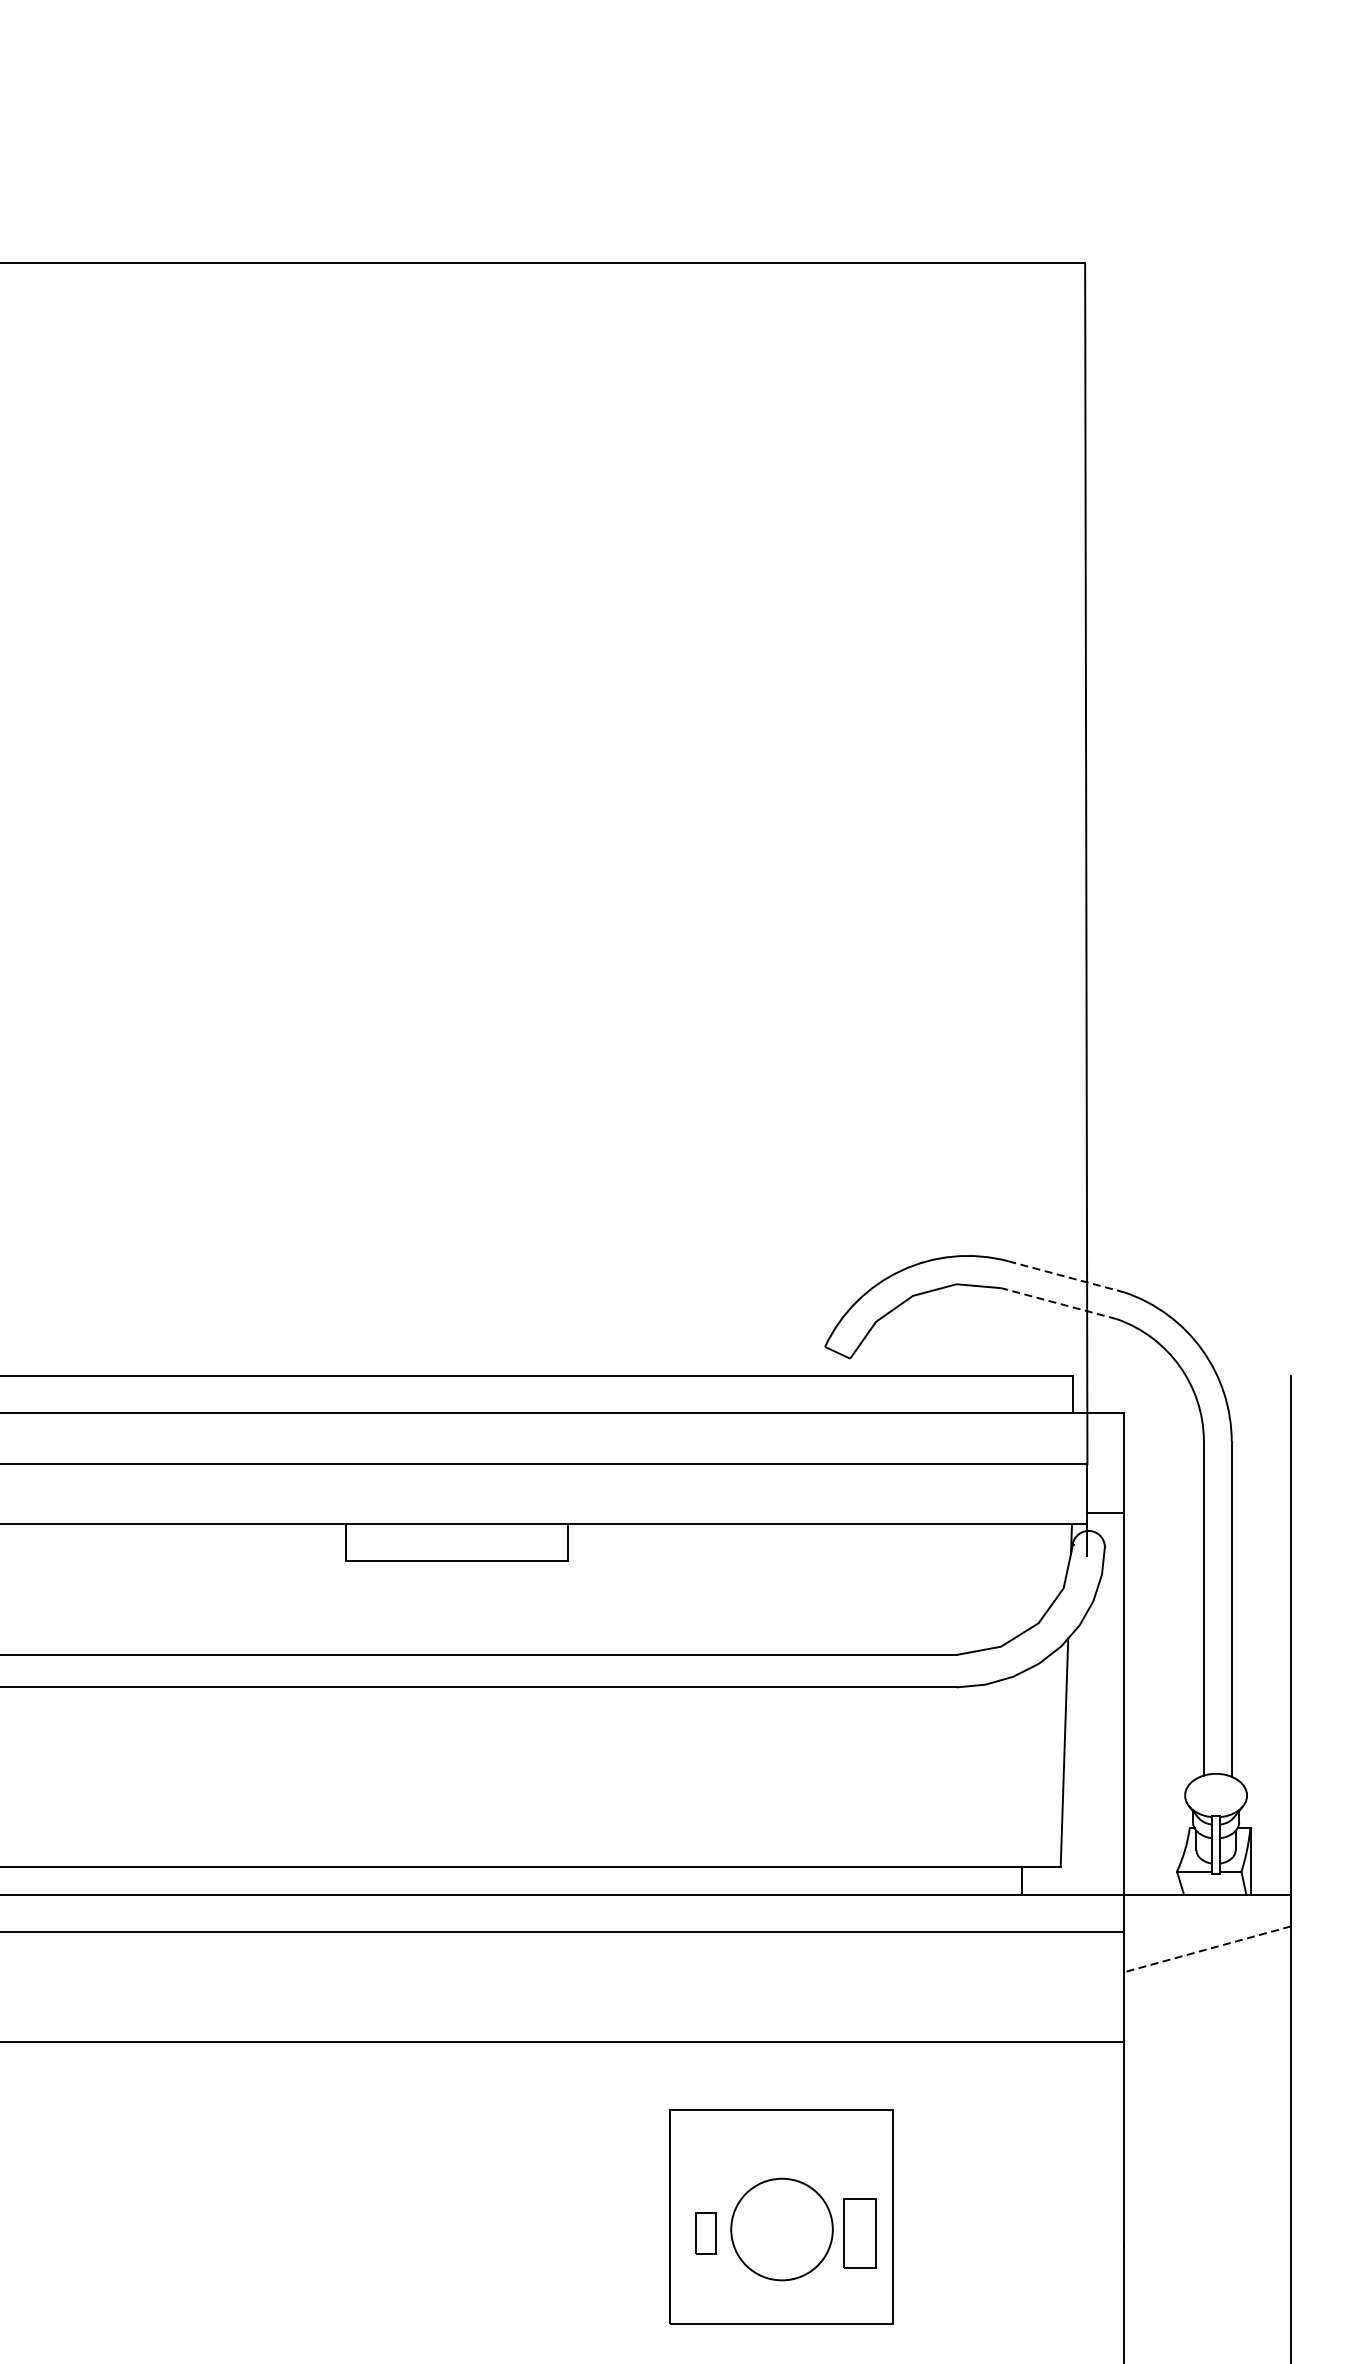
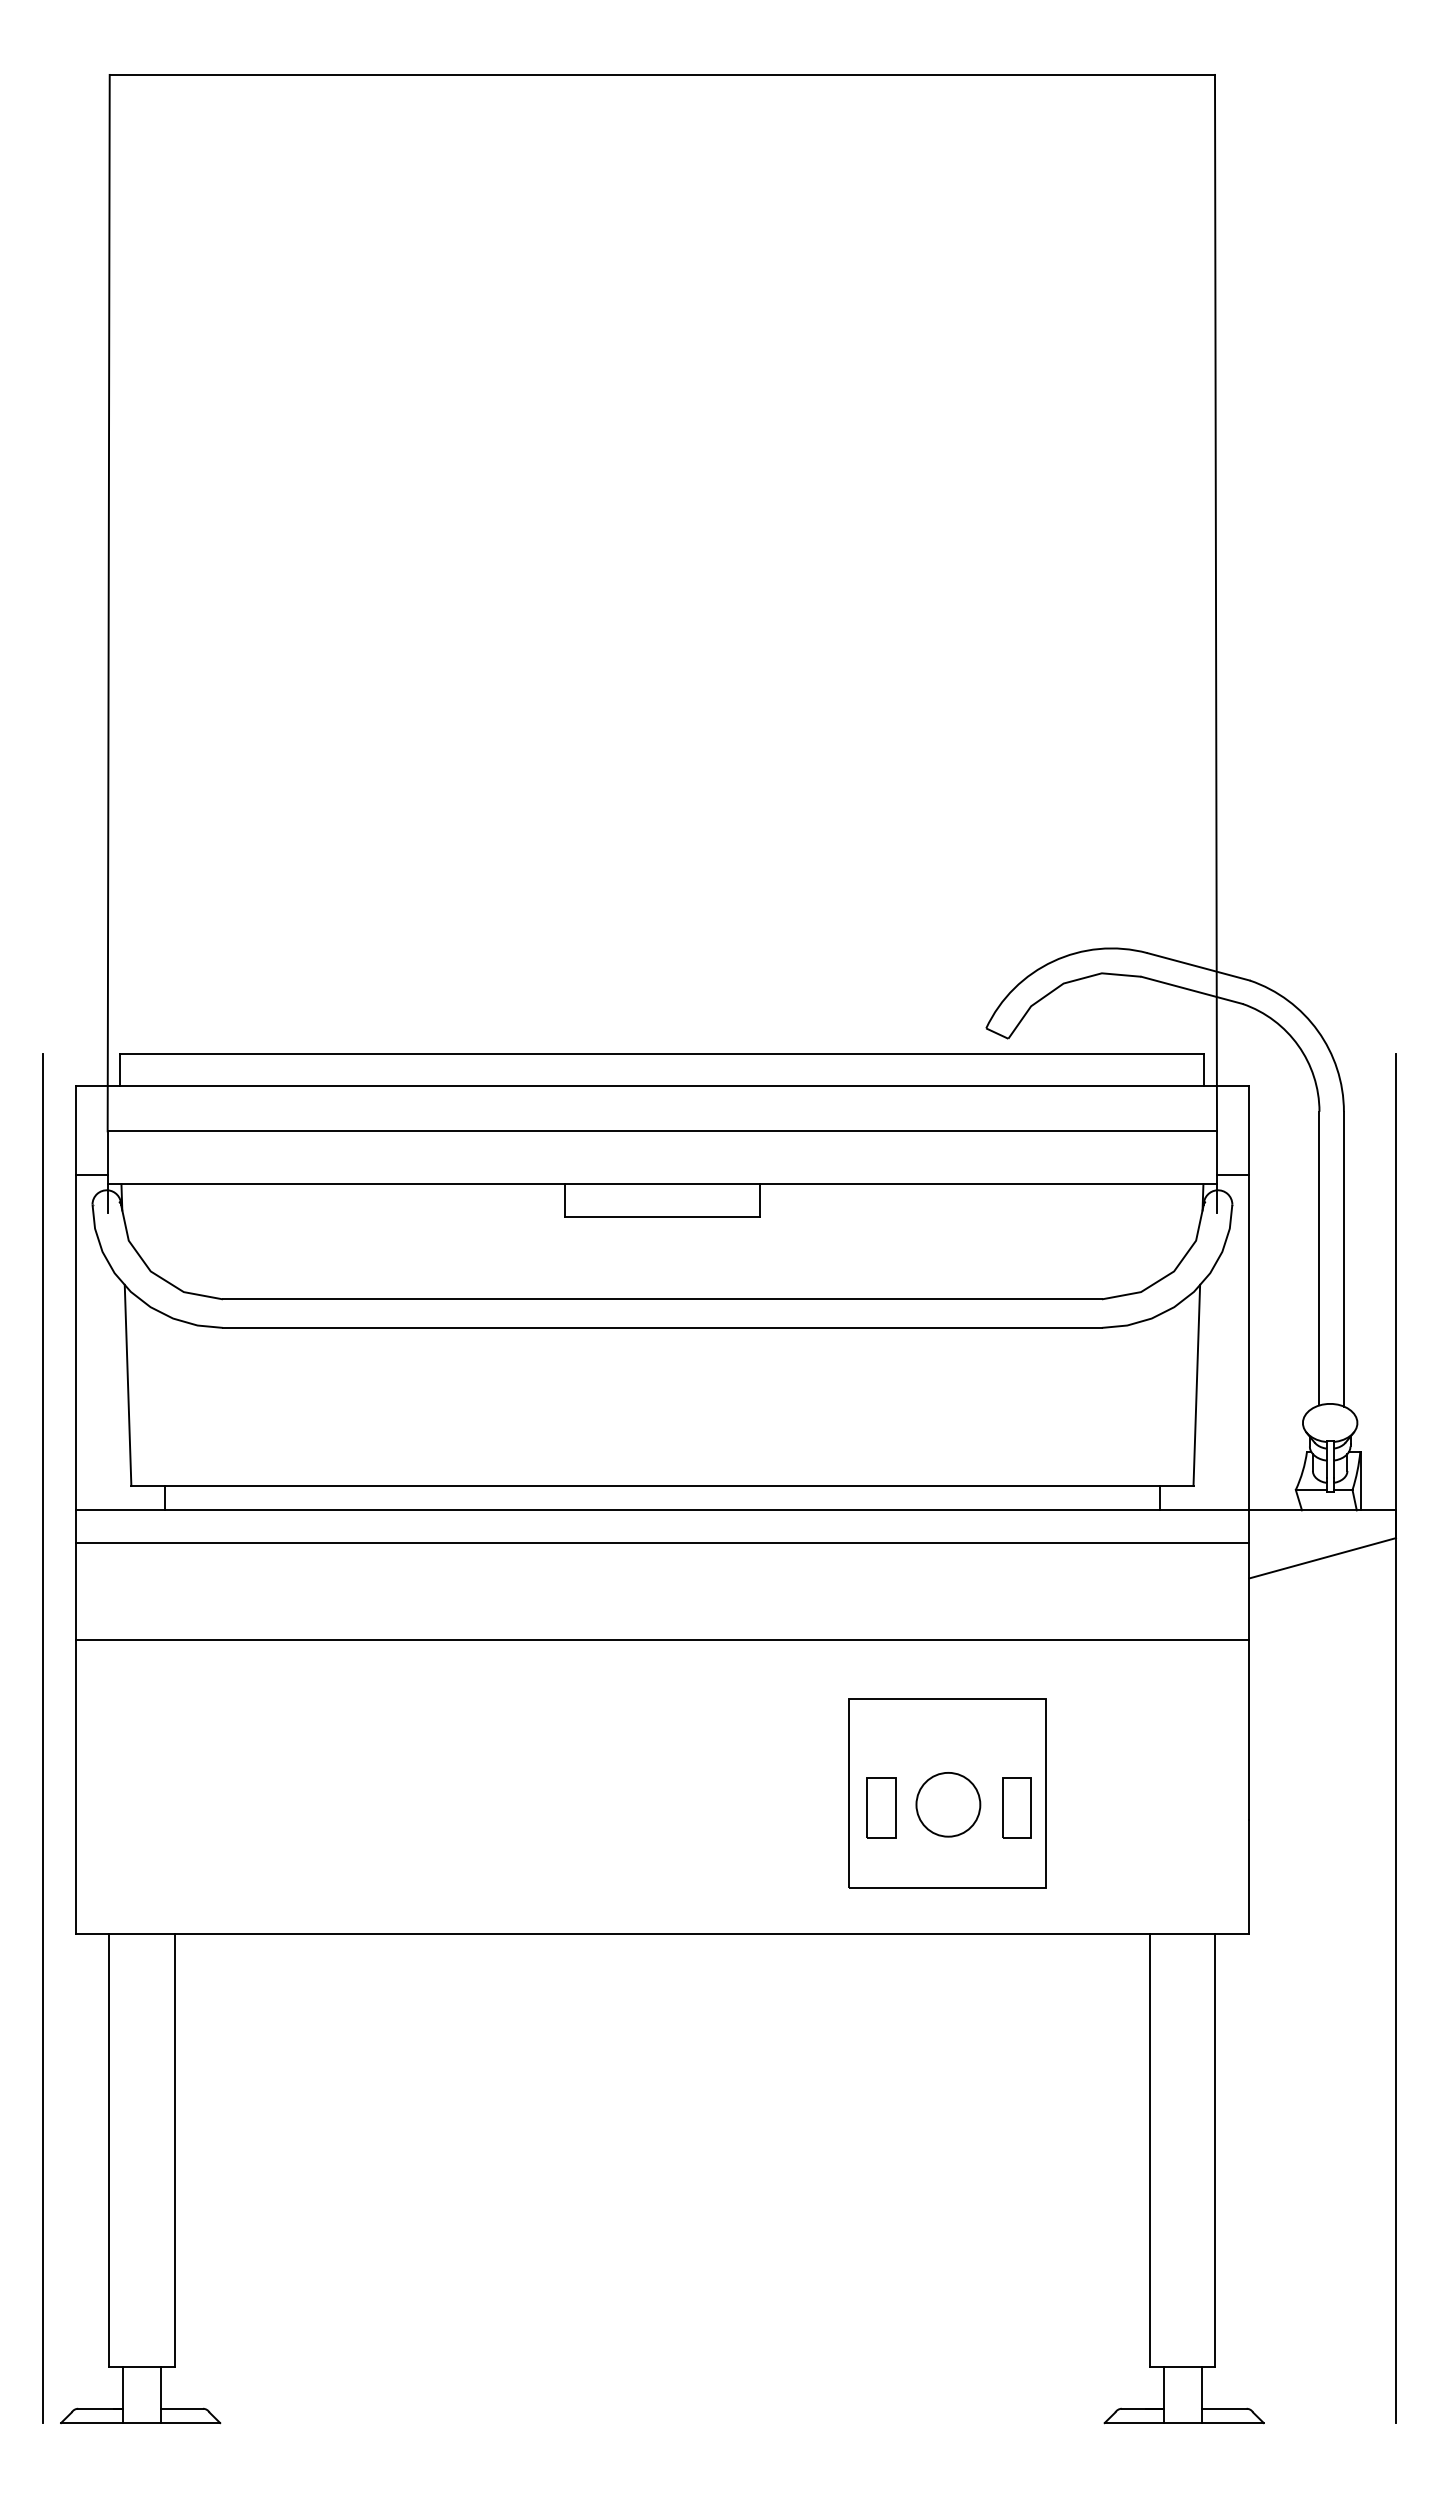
line: (1066, 1276) -> (1198, 966), dashed -> solid
line: (1058, 1303) -> (1191, 990), dashed -> solid
line: (1207, 1949) -> (1322, 1558), dashed -> solid
circle: (782, 2229) -> (948, 1804), size x0.71
part: (705, 2232) -> (881, 1807), size x1.67

